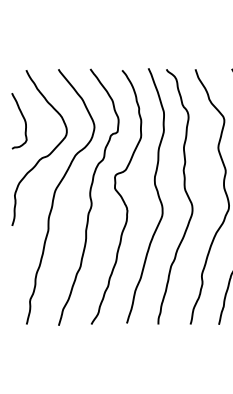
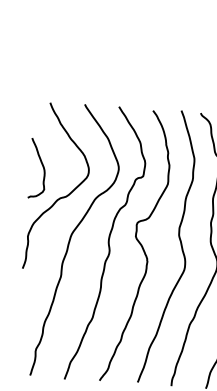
curve: (23, 119) -> (42, 167), moved

